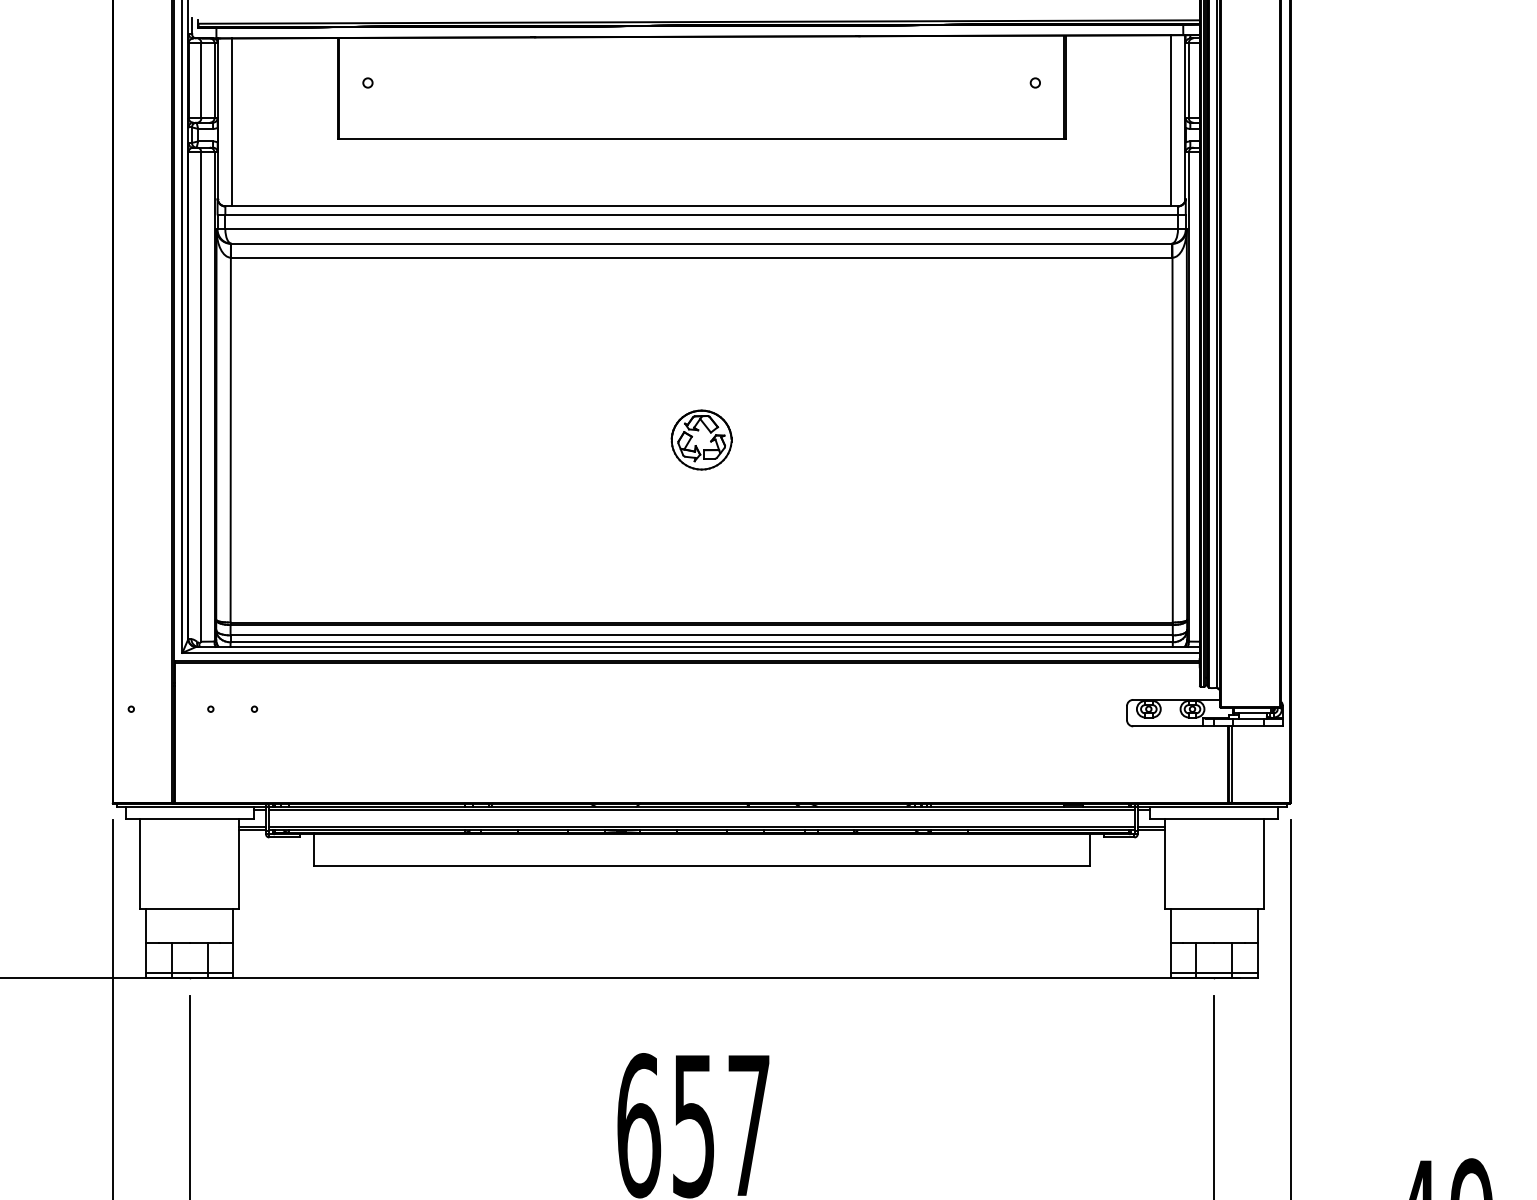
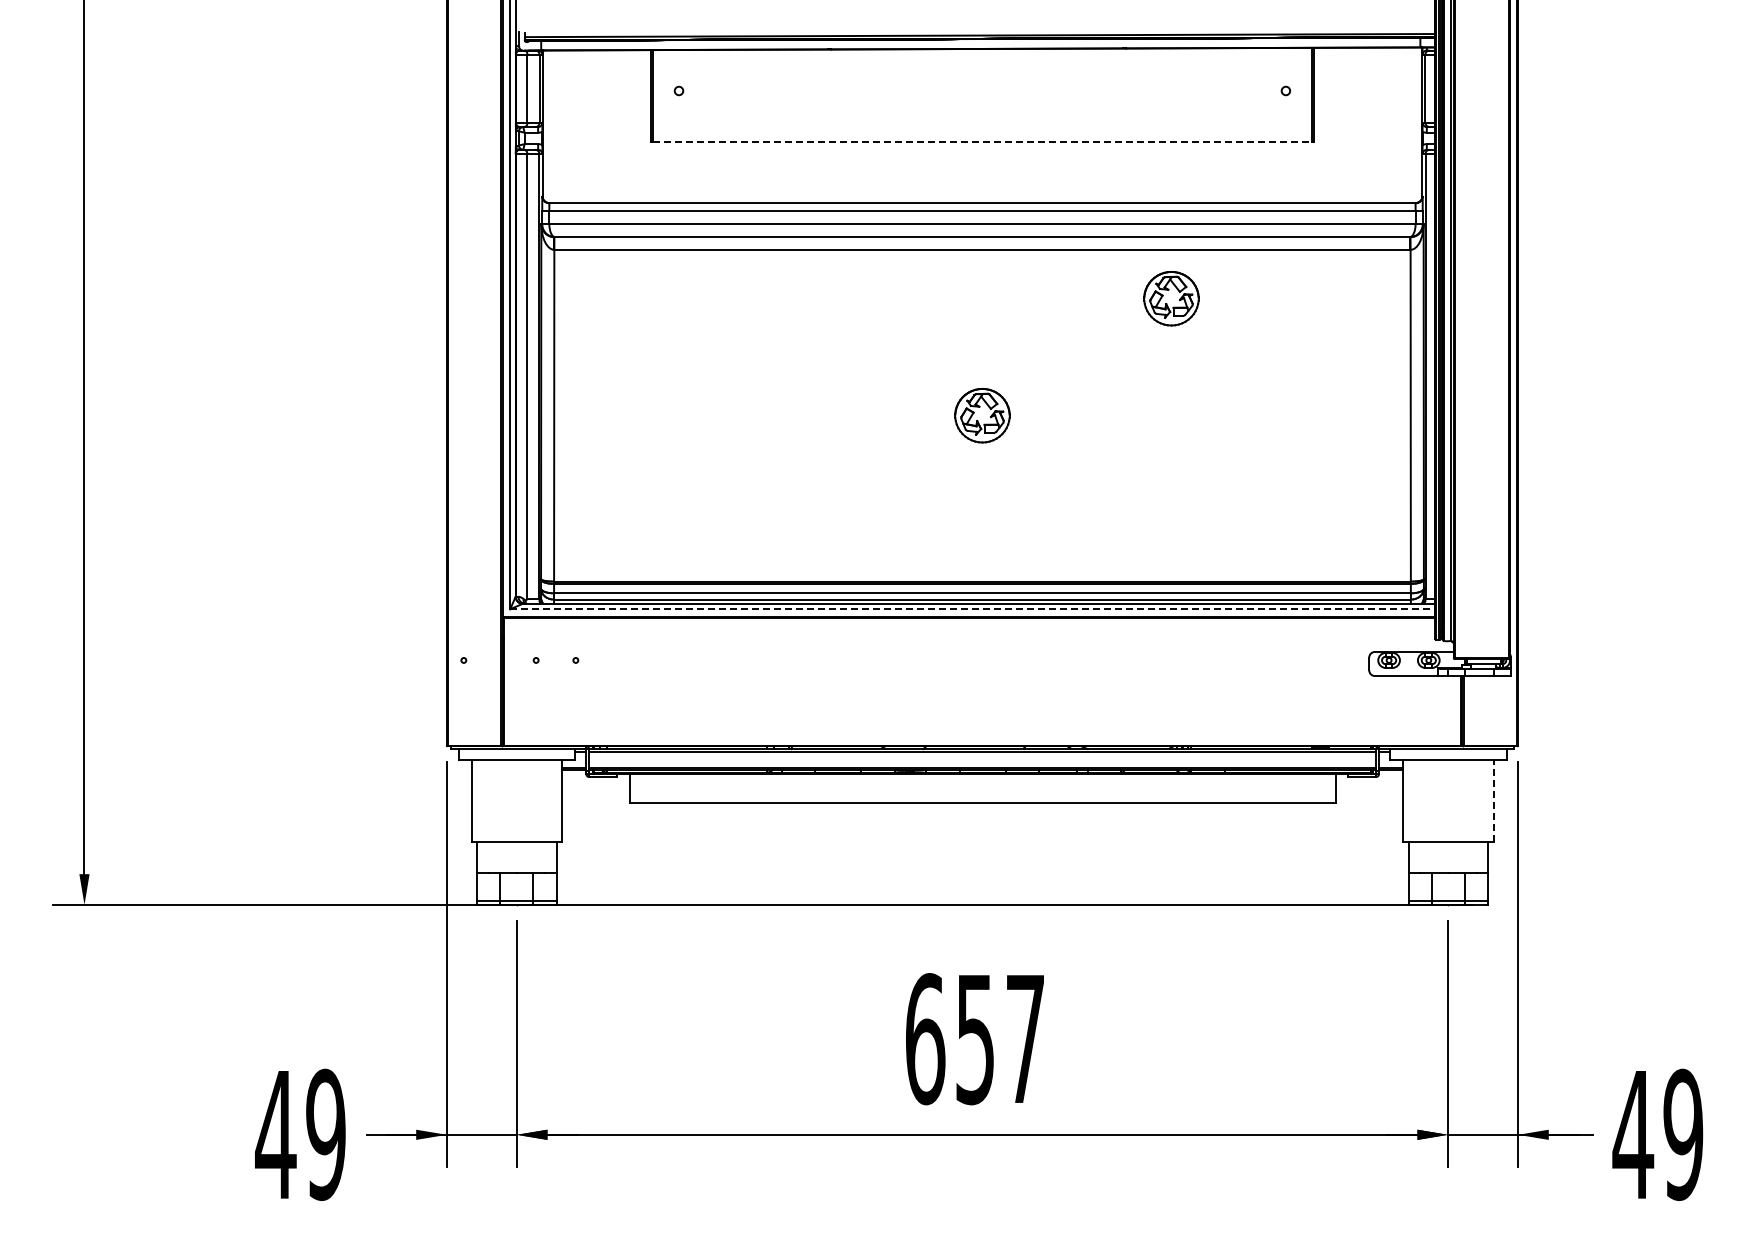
line: (1171, 120) -> (1409, 125), removed
line: (232, 122) -> (555, 126), removed
line: (701, 139) -> (982, 142), solid -> dashed
part: (909, 311) -> (1171, 298), added
line: (691, 653) -> (973, 609), solid -> dashed
line: (1263, 864) -> (1493, 801), solid -> dashed

